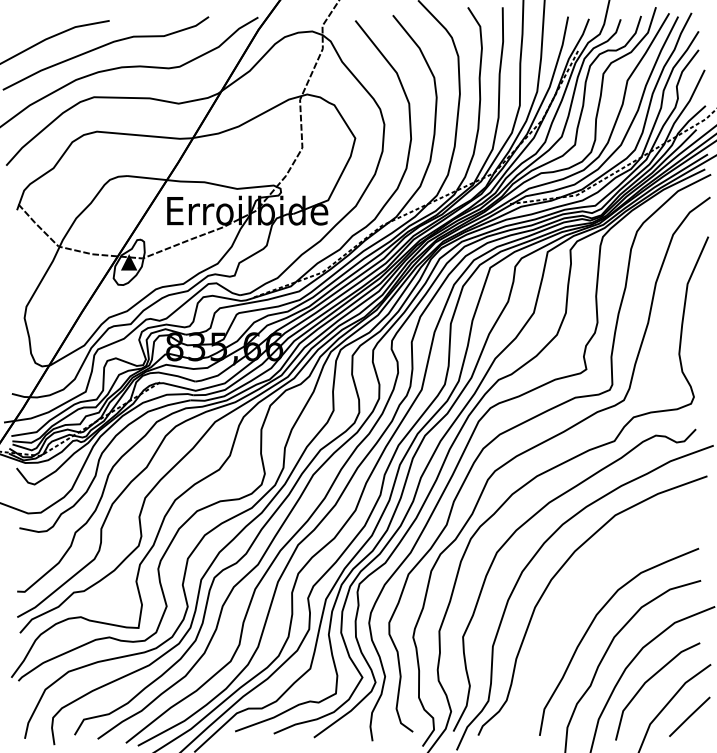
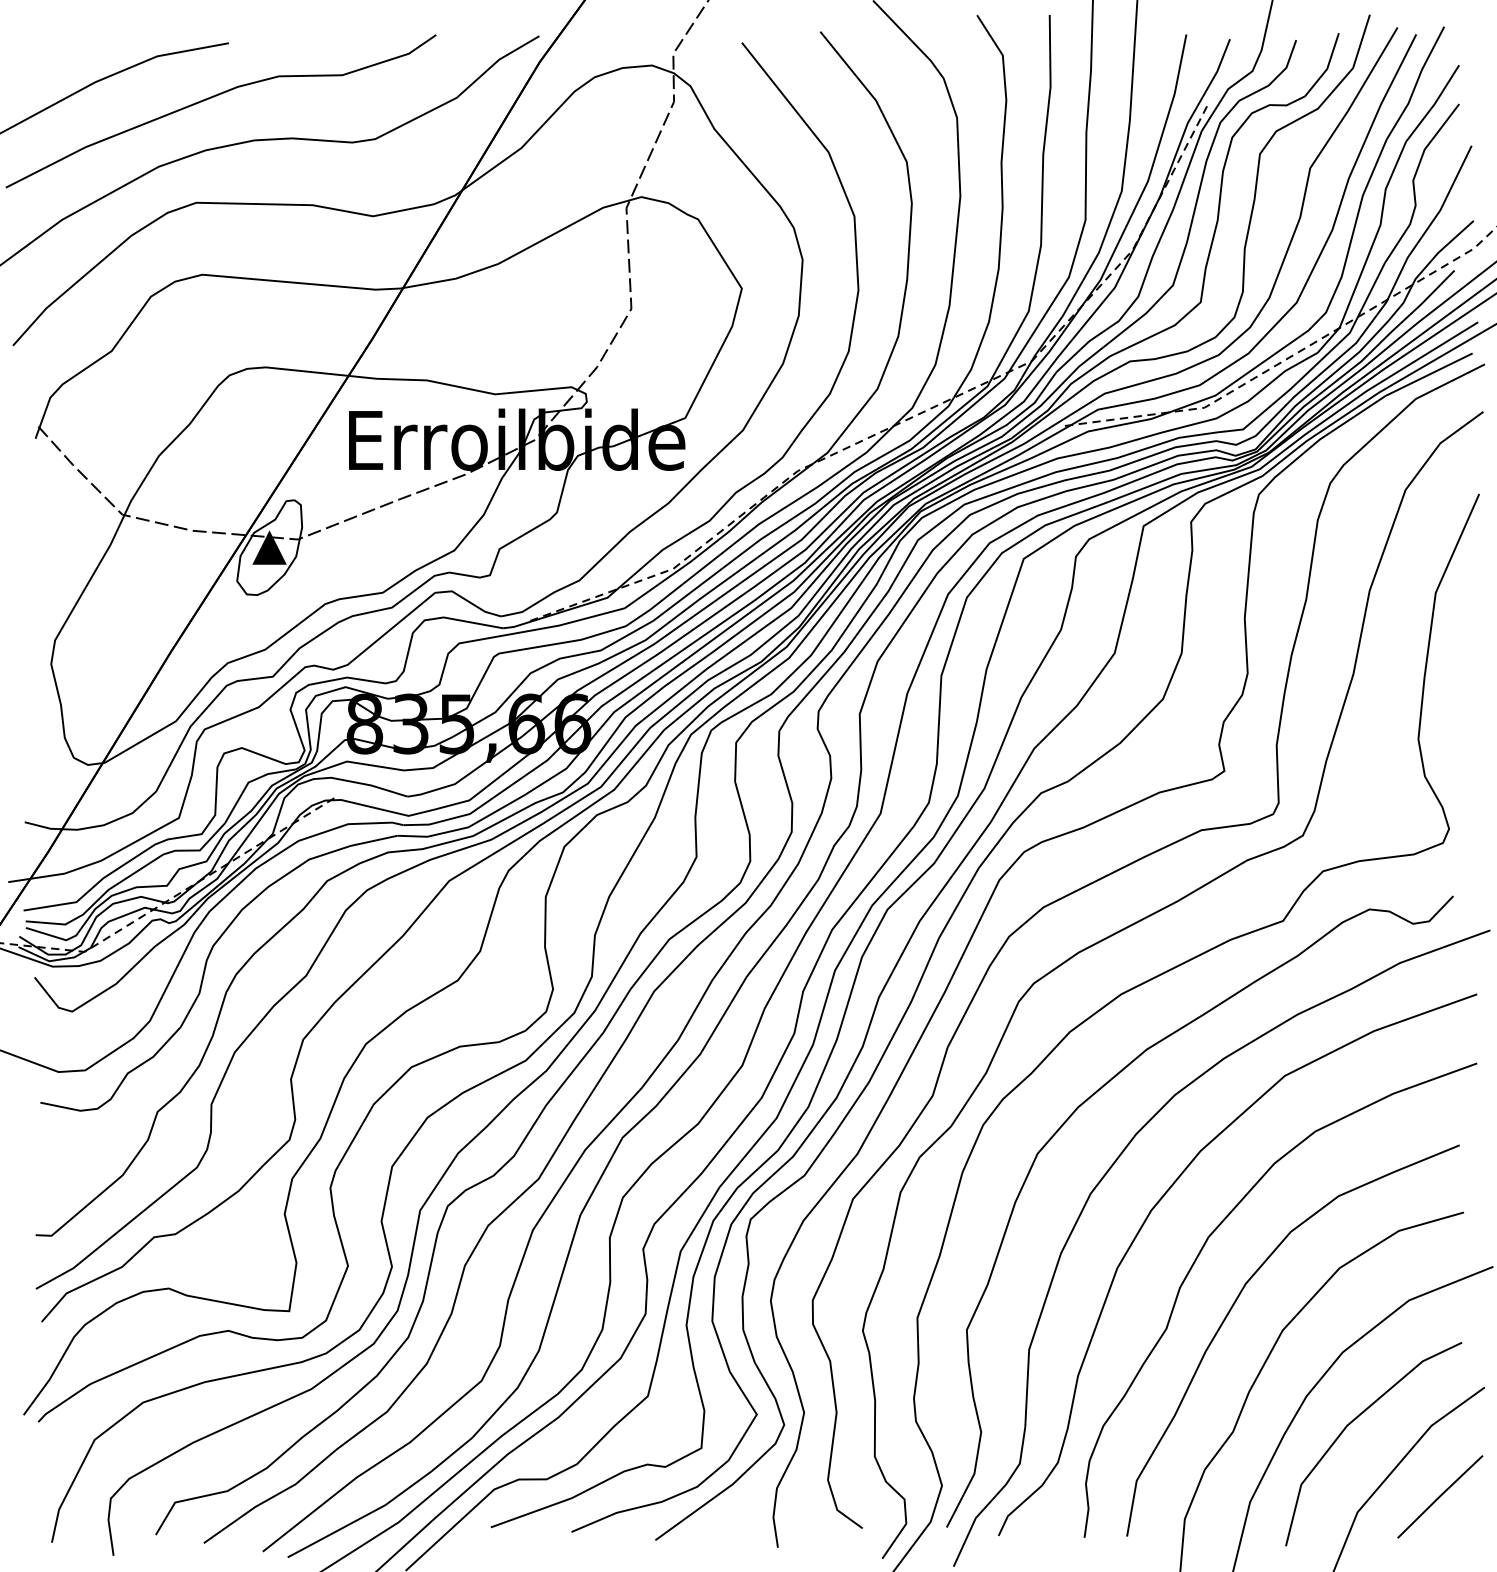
curve: (574, 602) -> (1199, 1257), added

